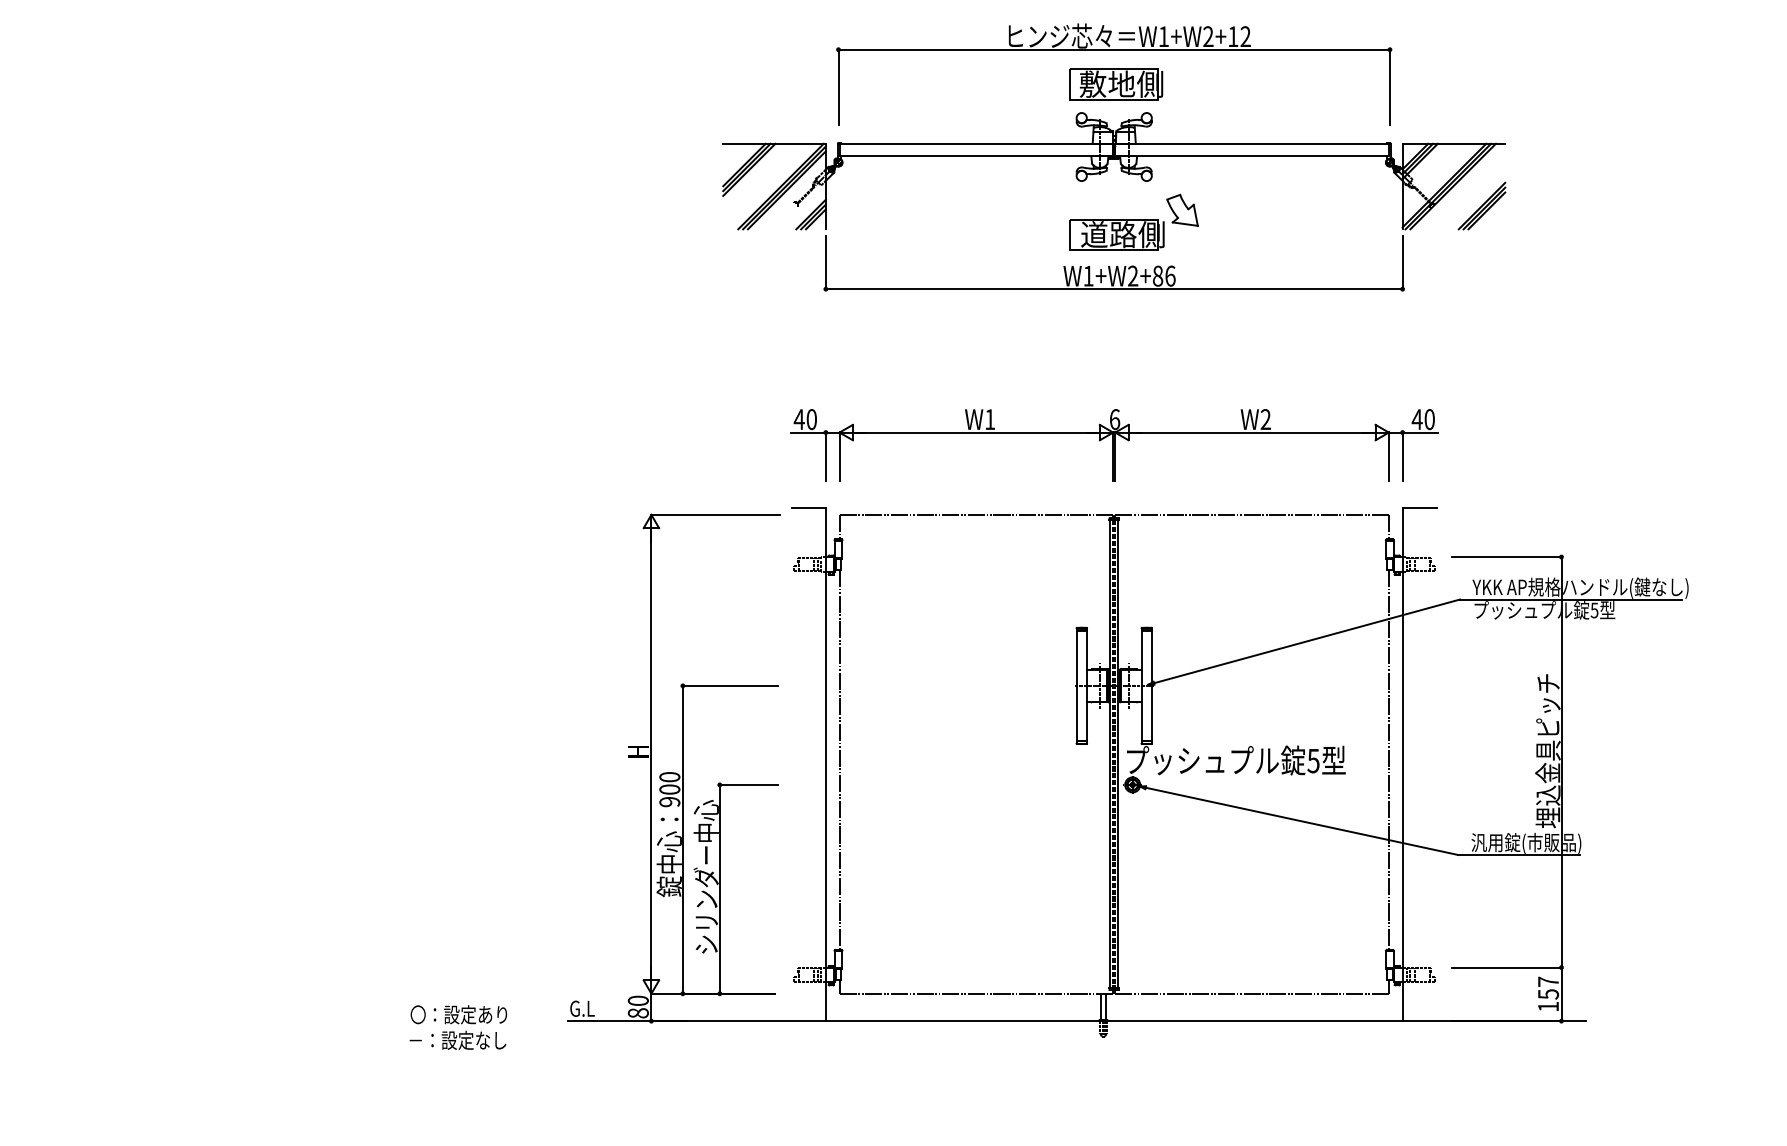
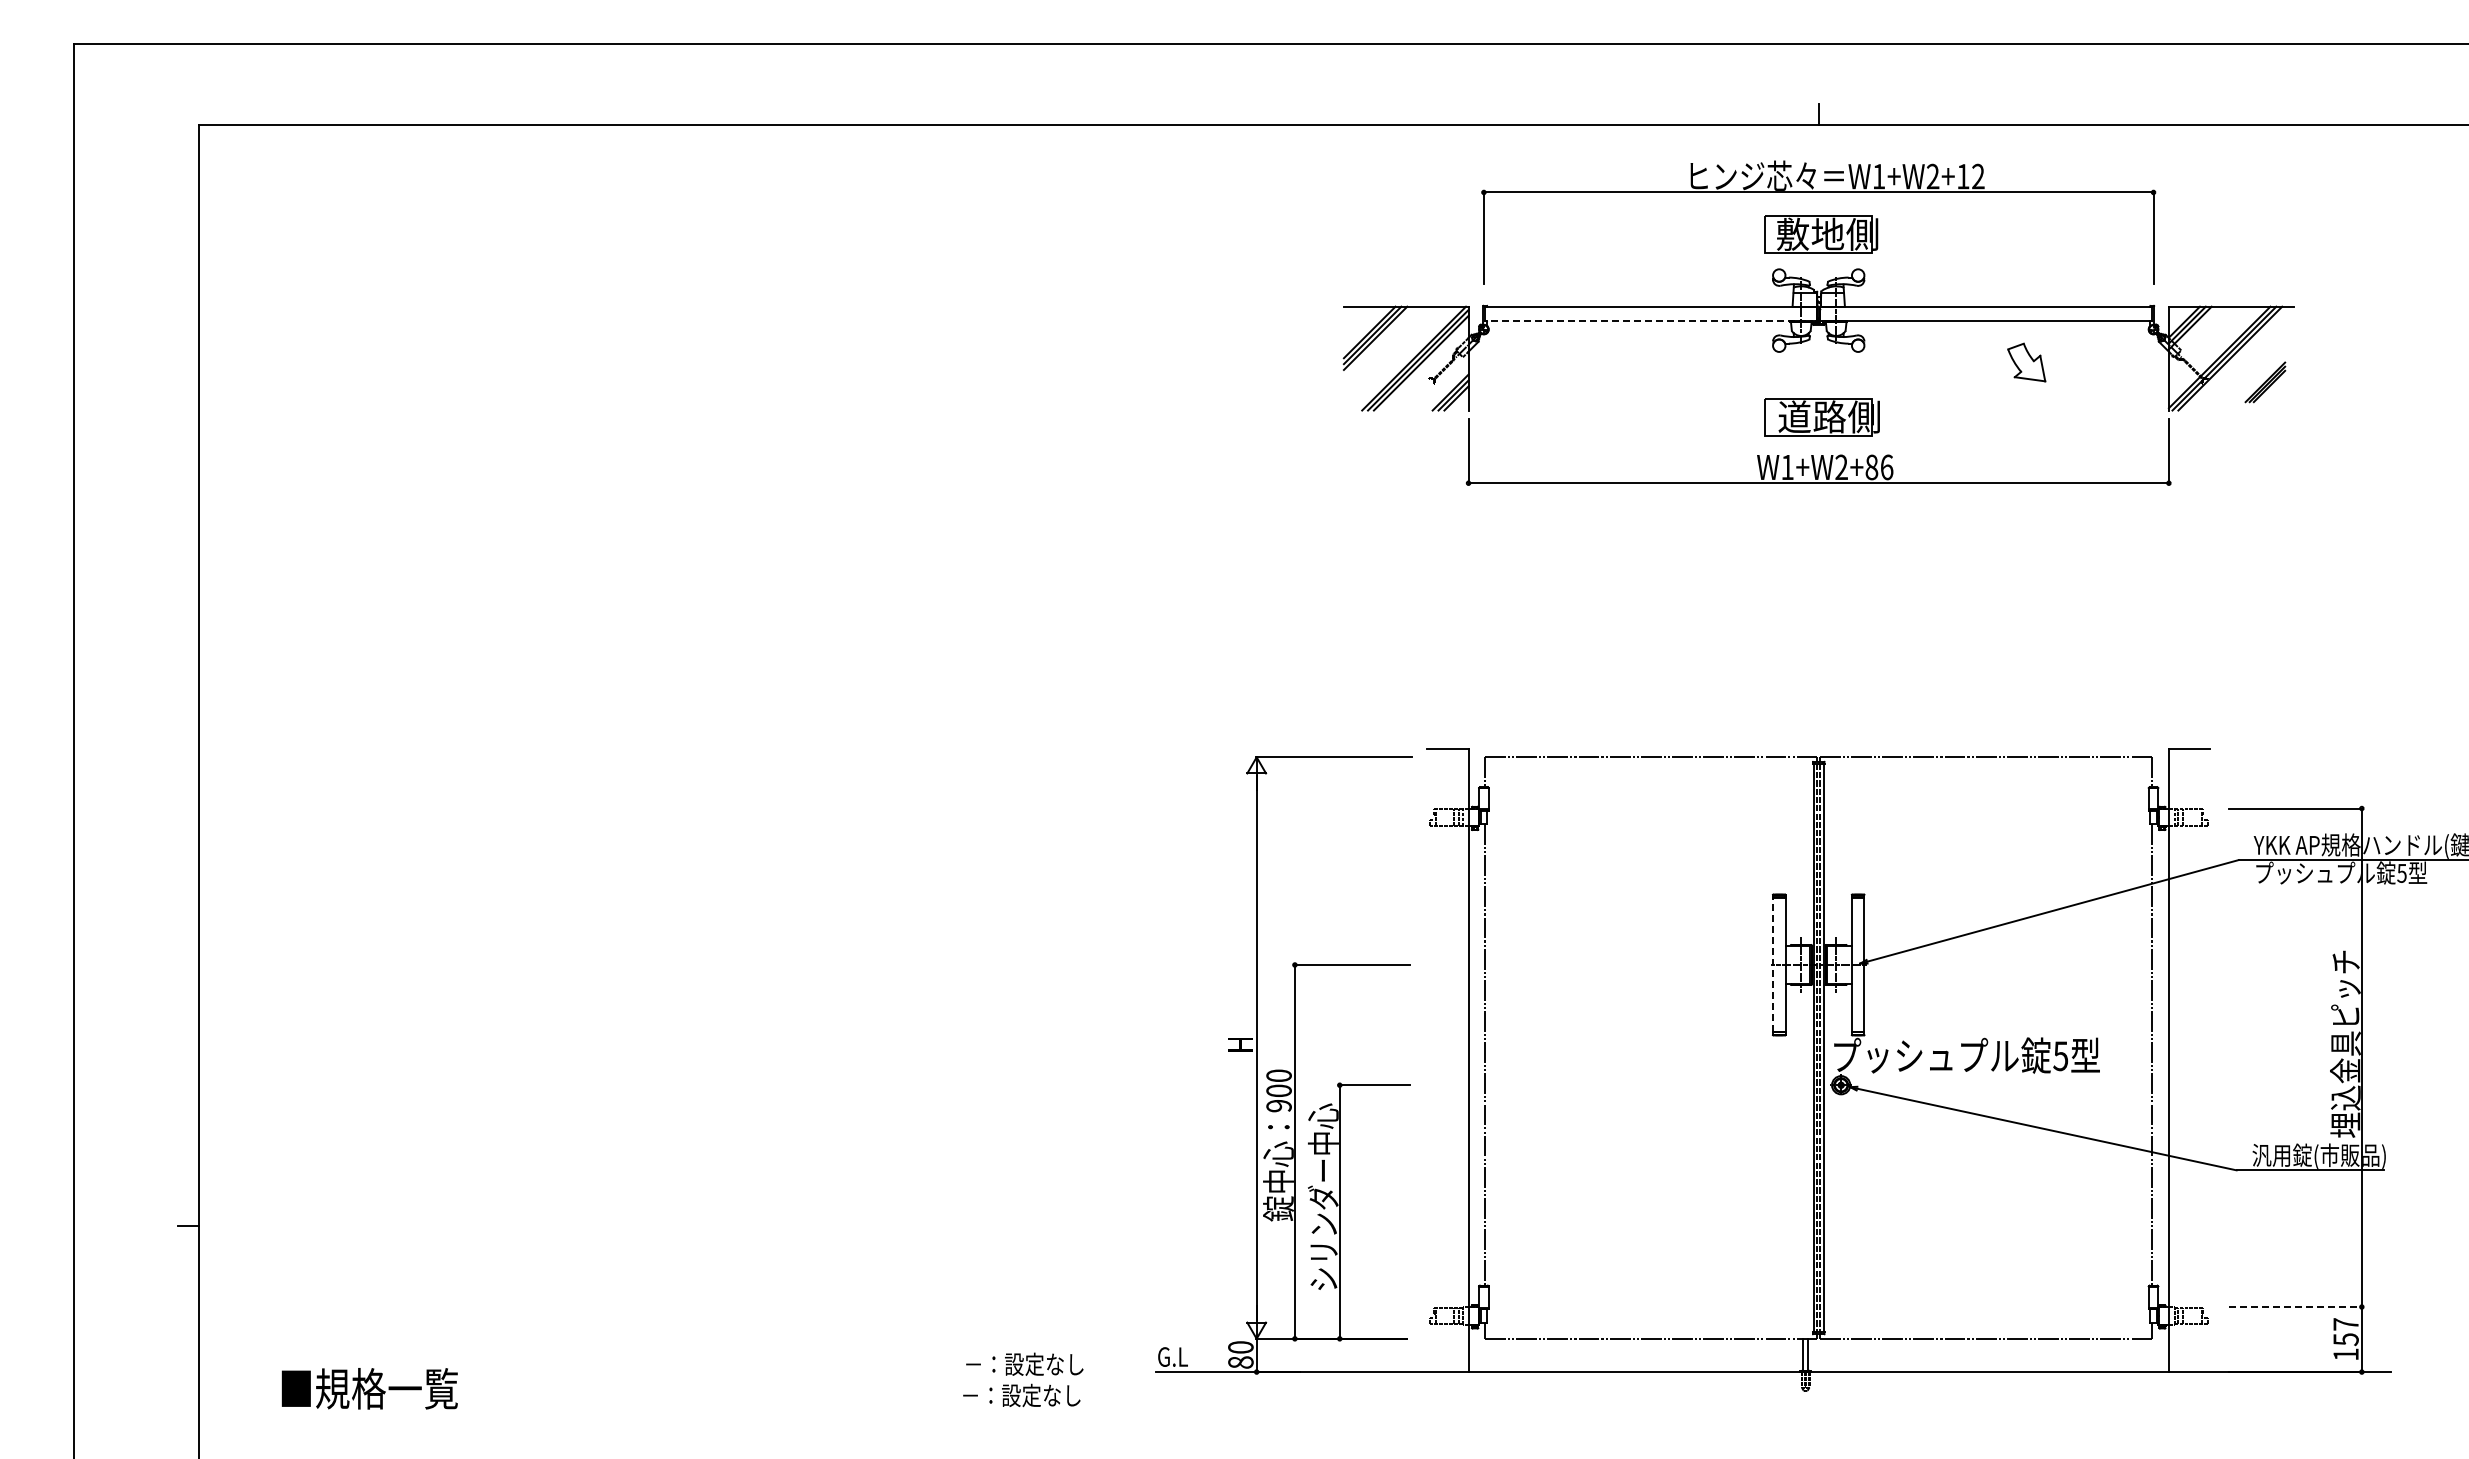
line: (975, 155) -> (1650, 321), solid -> dashed
part: (1482, 206) -> (2265, 382), size x0.7
part: (1182, 210) -> (2026, 362), moved
part: (1114, 445) -> (1818, 672), removed
line: (1076, 685) -> (1773, 964), solid -> dashed
line: (1506, 967) -> (2295, 1307), solid -> dashed
text: (459, 1014) -> (1023, 1363), 〇：設定あり -> －：設定なし

